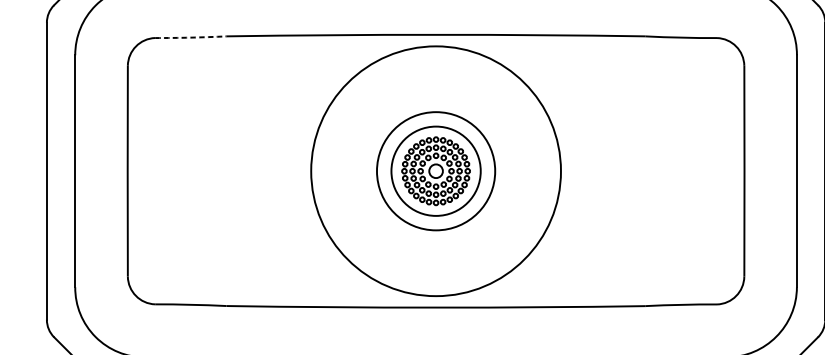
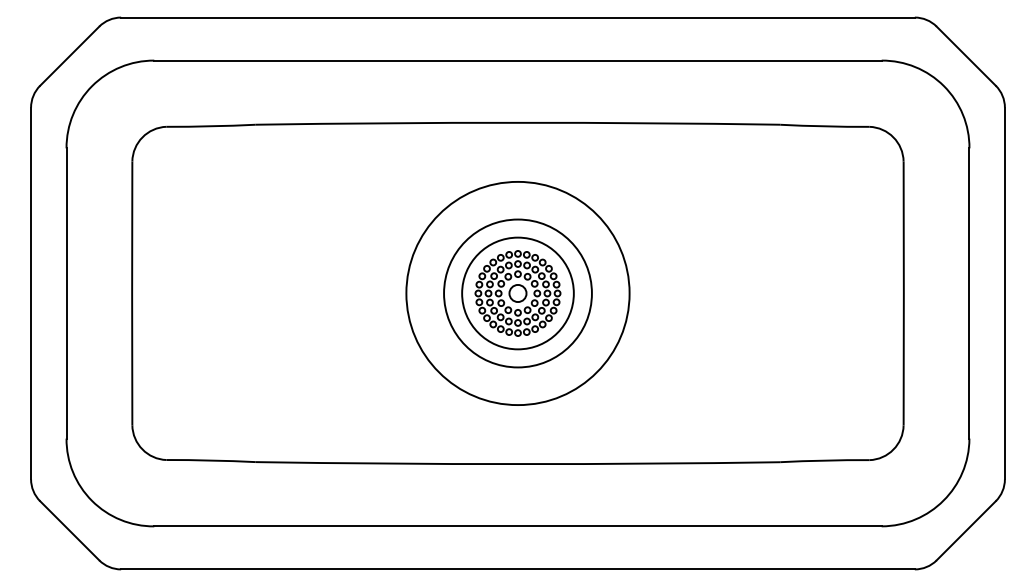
arc: (191, 37) -> (211, 126), dashed -> solid
circle: (435, 171) -> (517, 293), size x0.71

